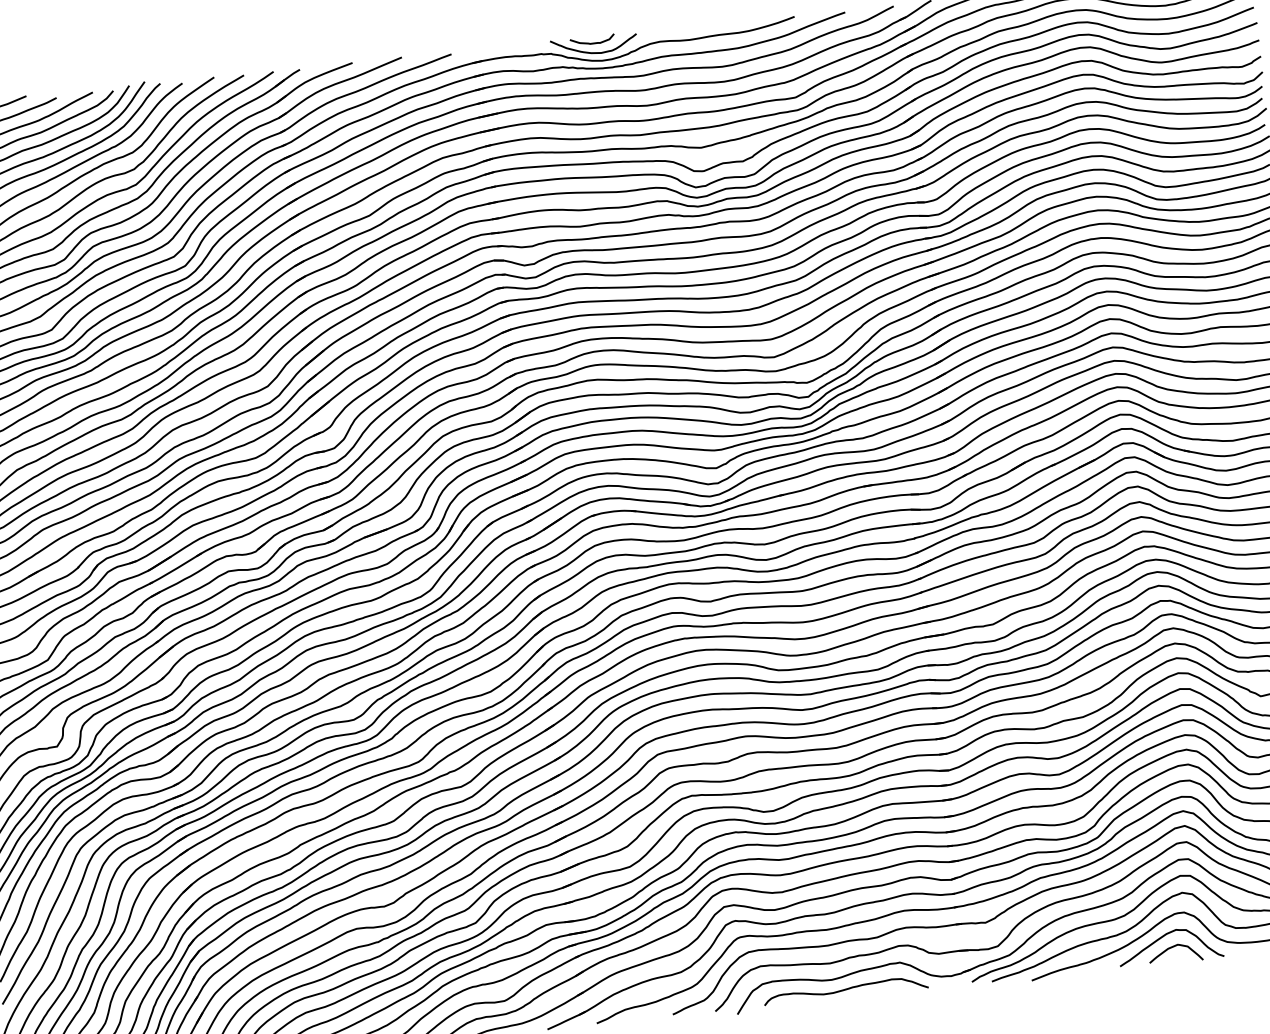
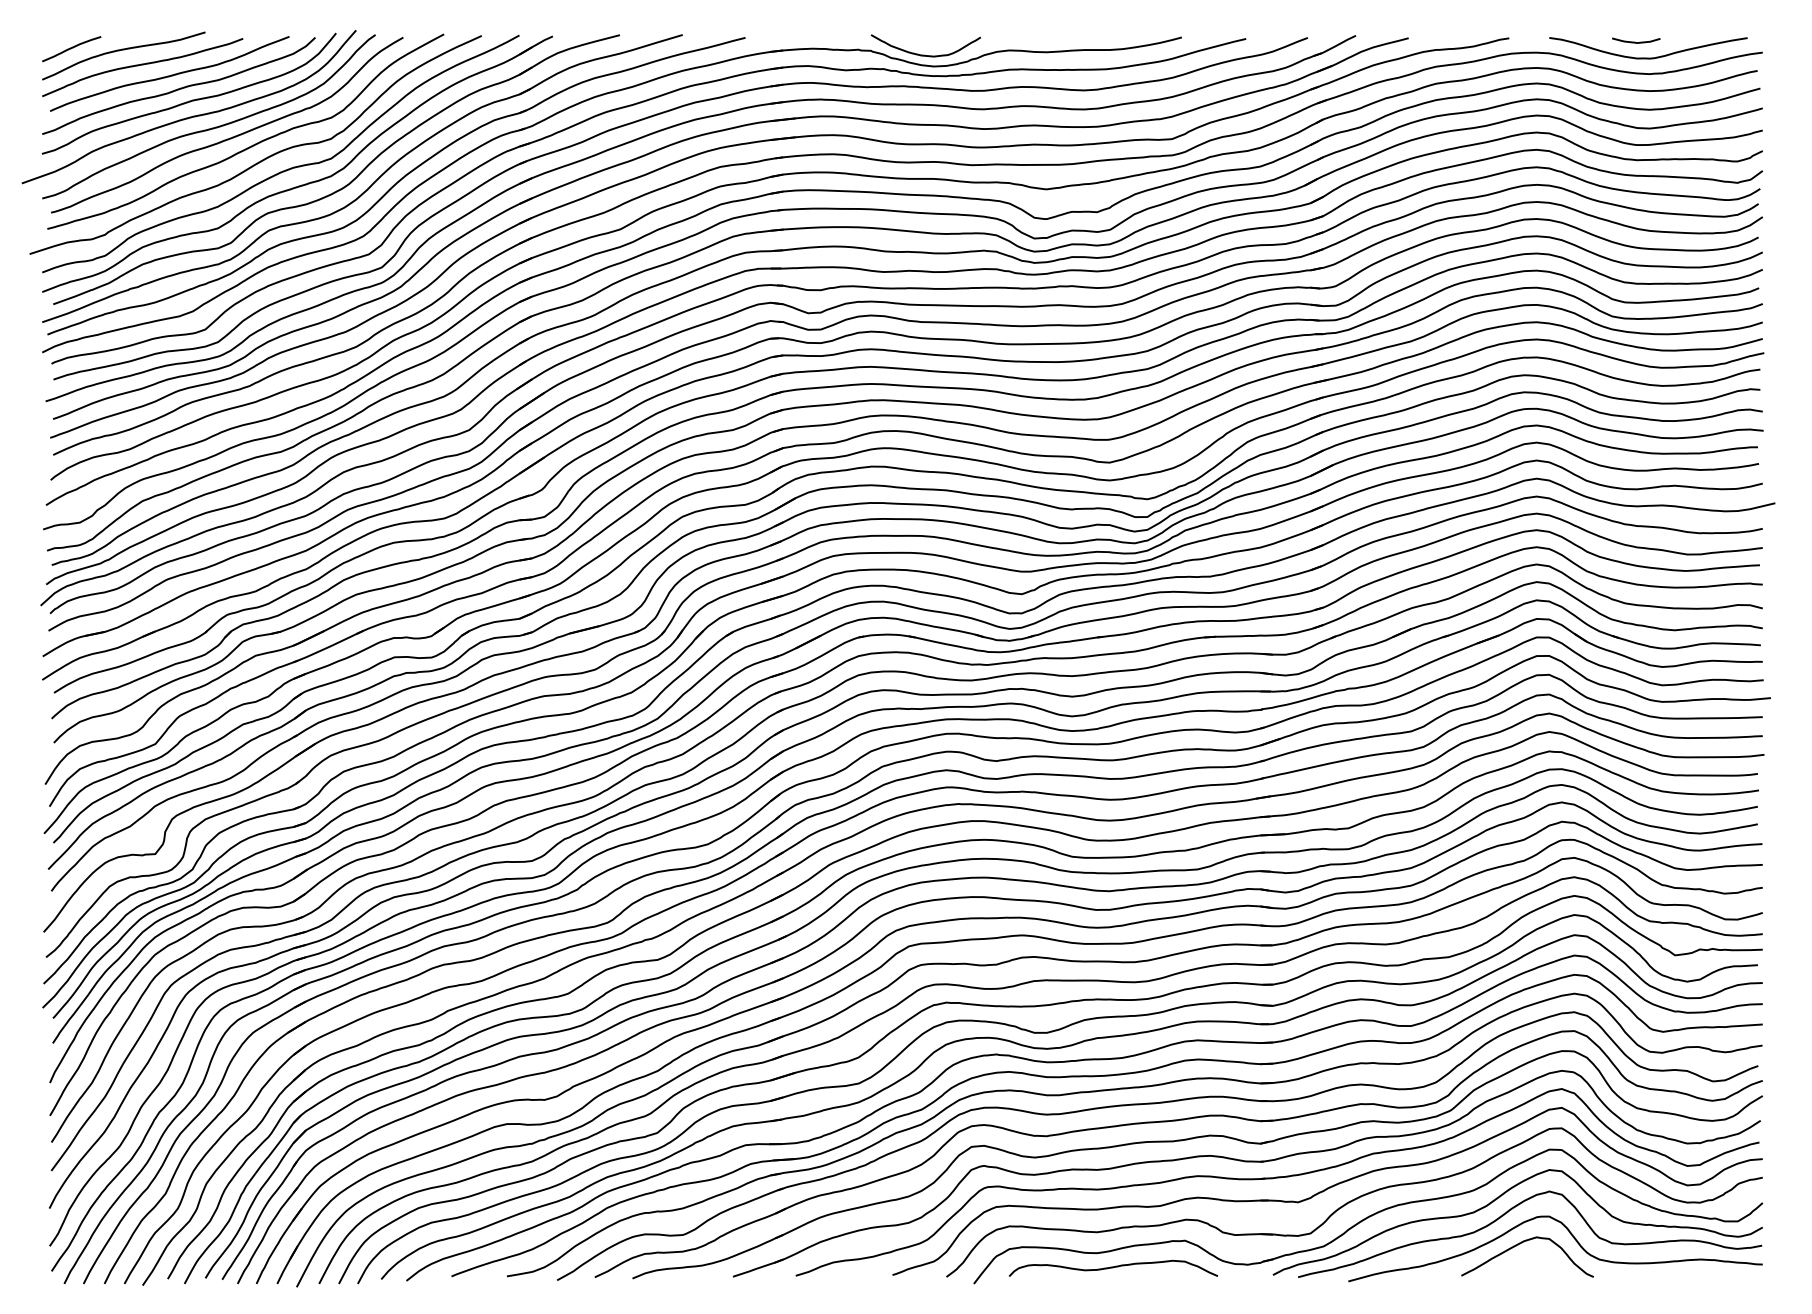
curve: (592, 42) -> (924, 42), removed
curve: (1173, 947) -> (1530, 1259), removed

